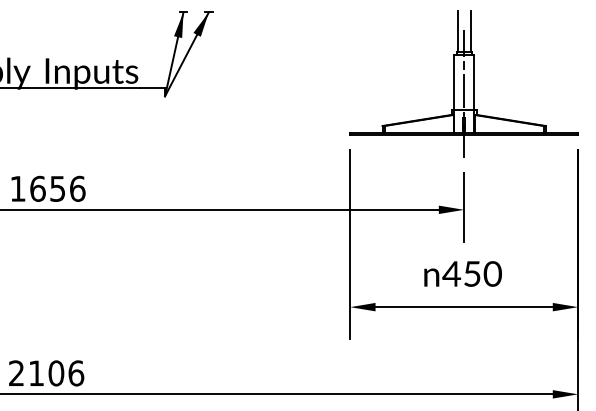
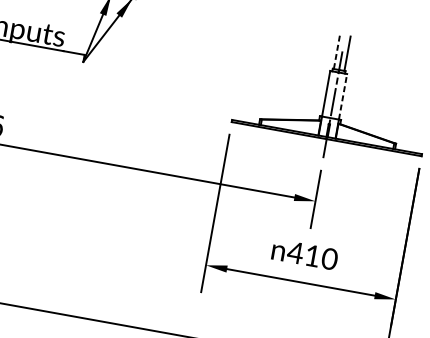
line: (457, 31) -> (336, 51), solid -> dashed
line: (474, 82) -> (343, 96), solid -> dashed
text: (472, 273) -> (312, 255), 450 -> 410

